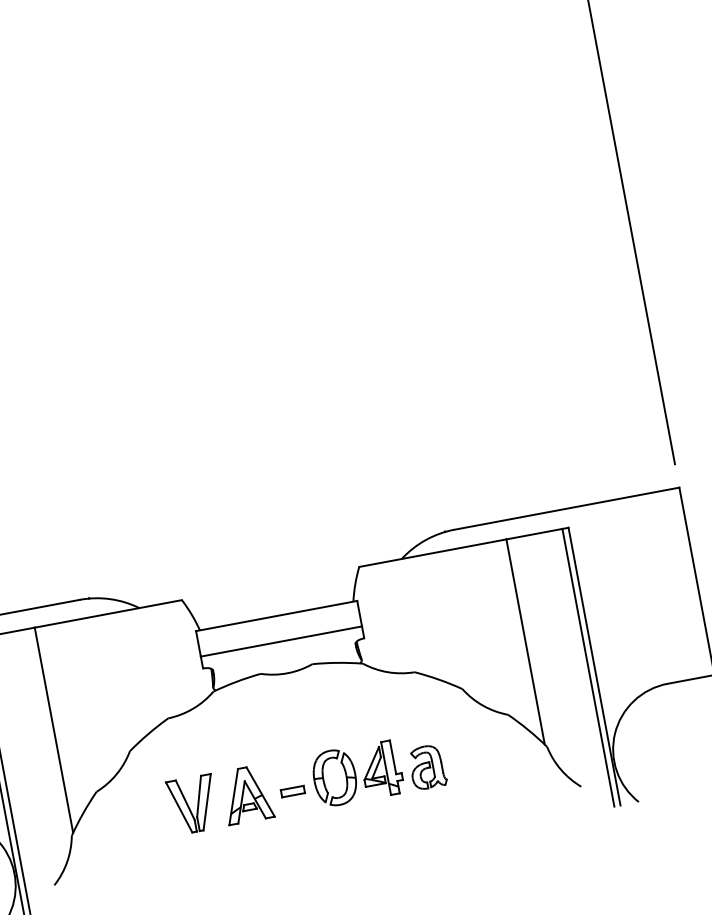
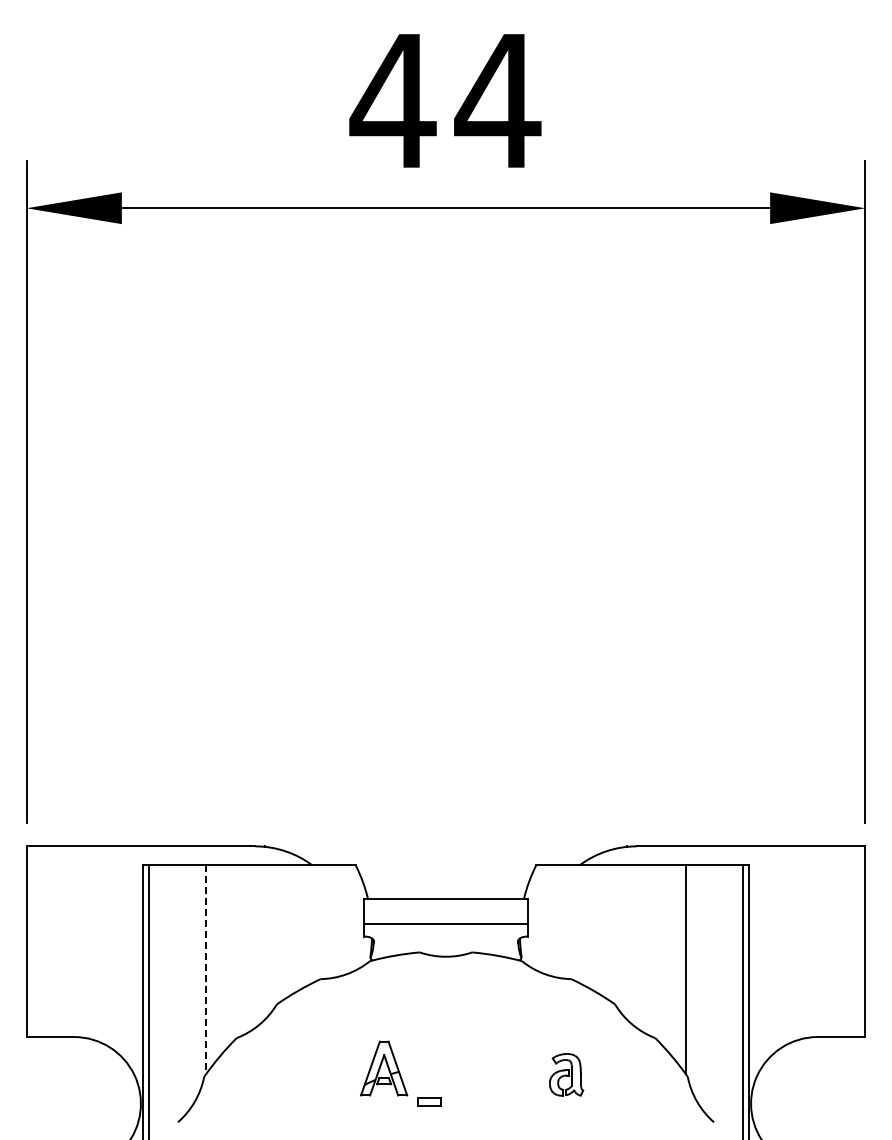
line: (54, 730) -> (206, 970), solid -> dashed
part: (357, 772) -> (496, 1067), removed
part: (292, 791) -> (429, 1101), moved
part: (193, 804) -> (329, 1068), removed

